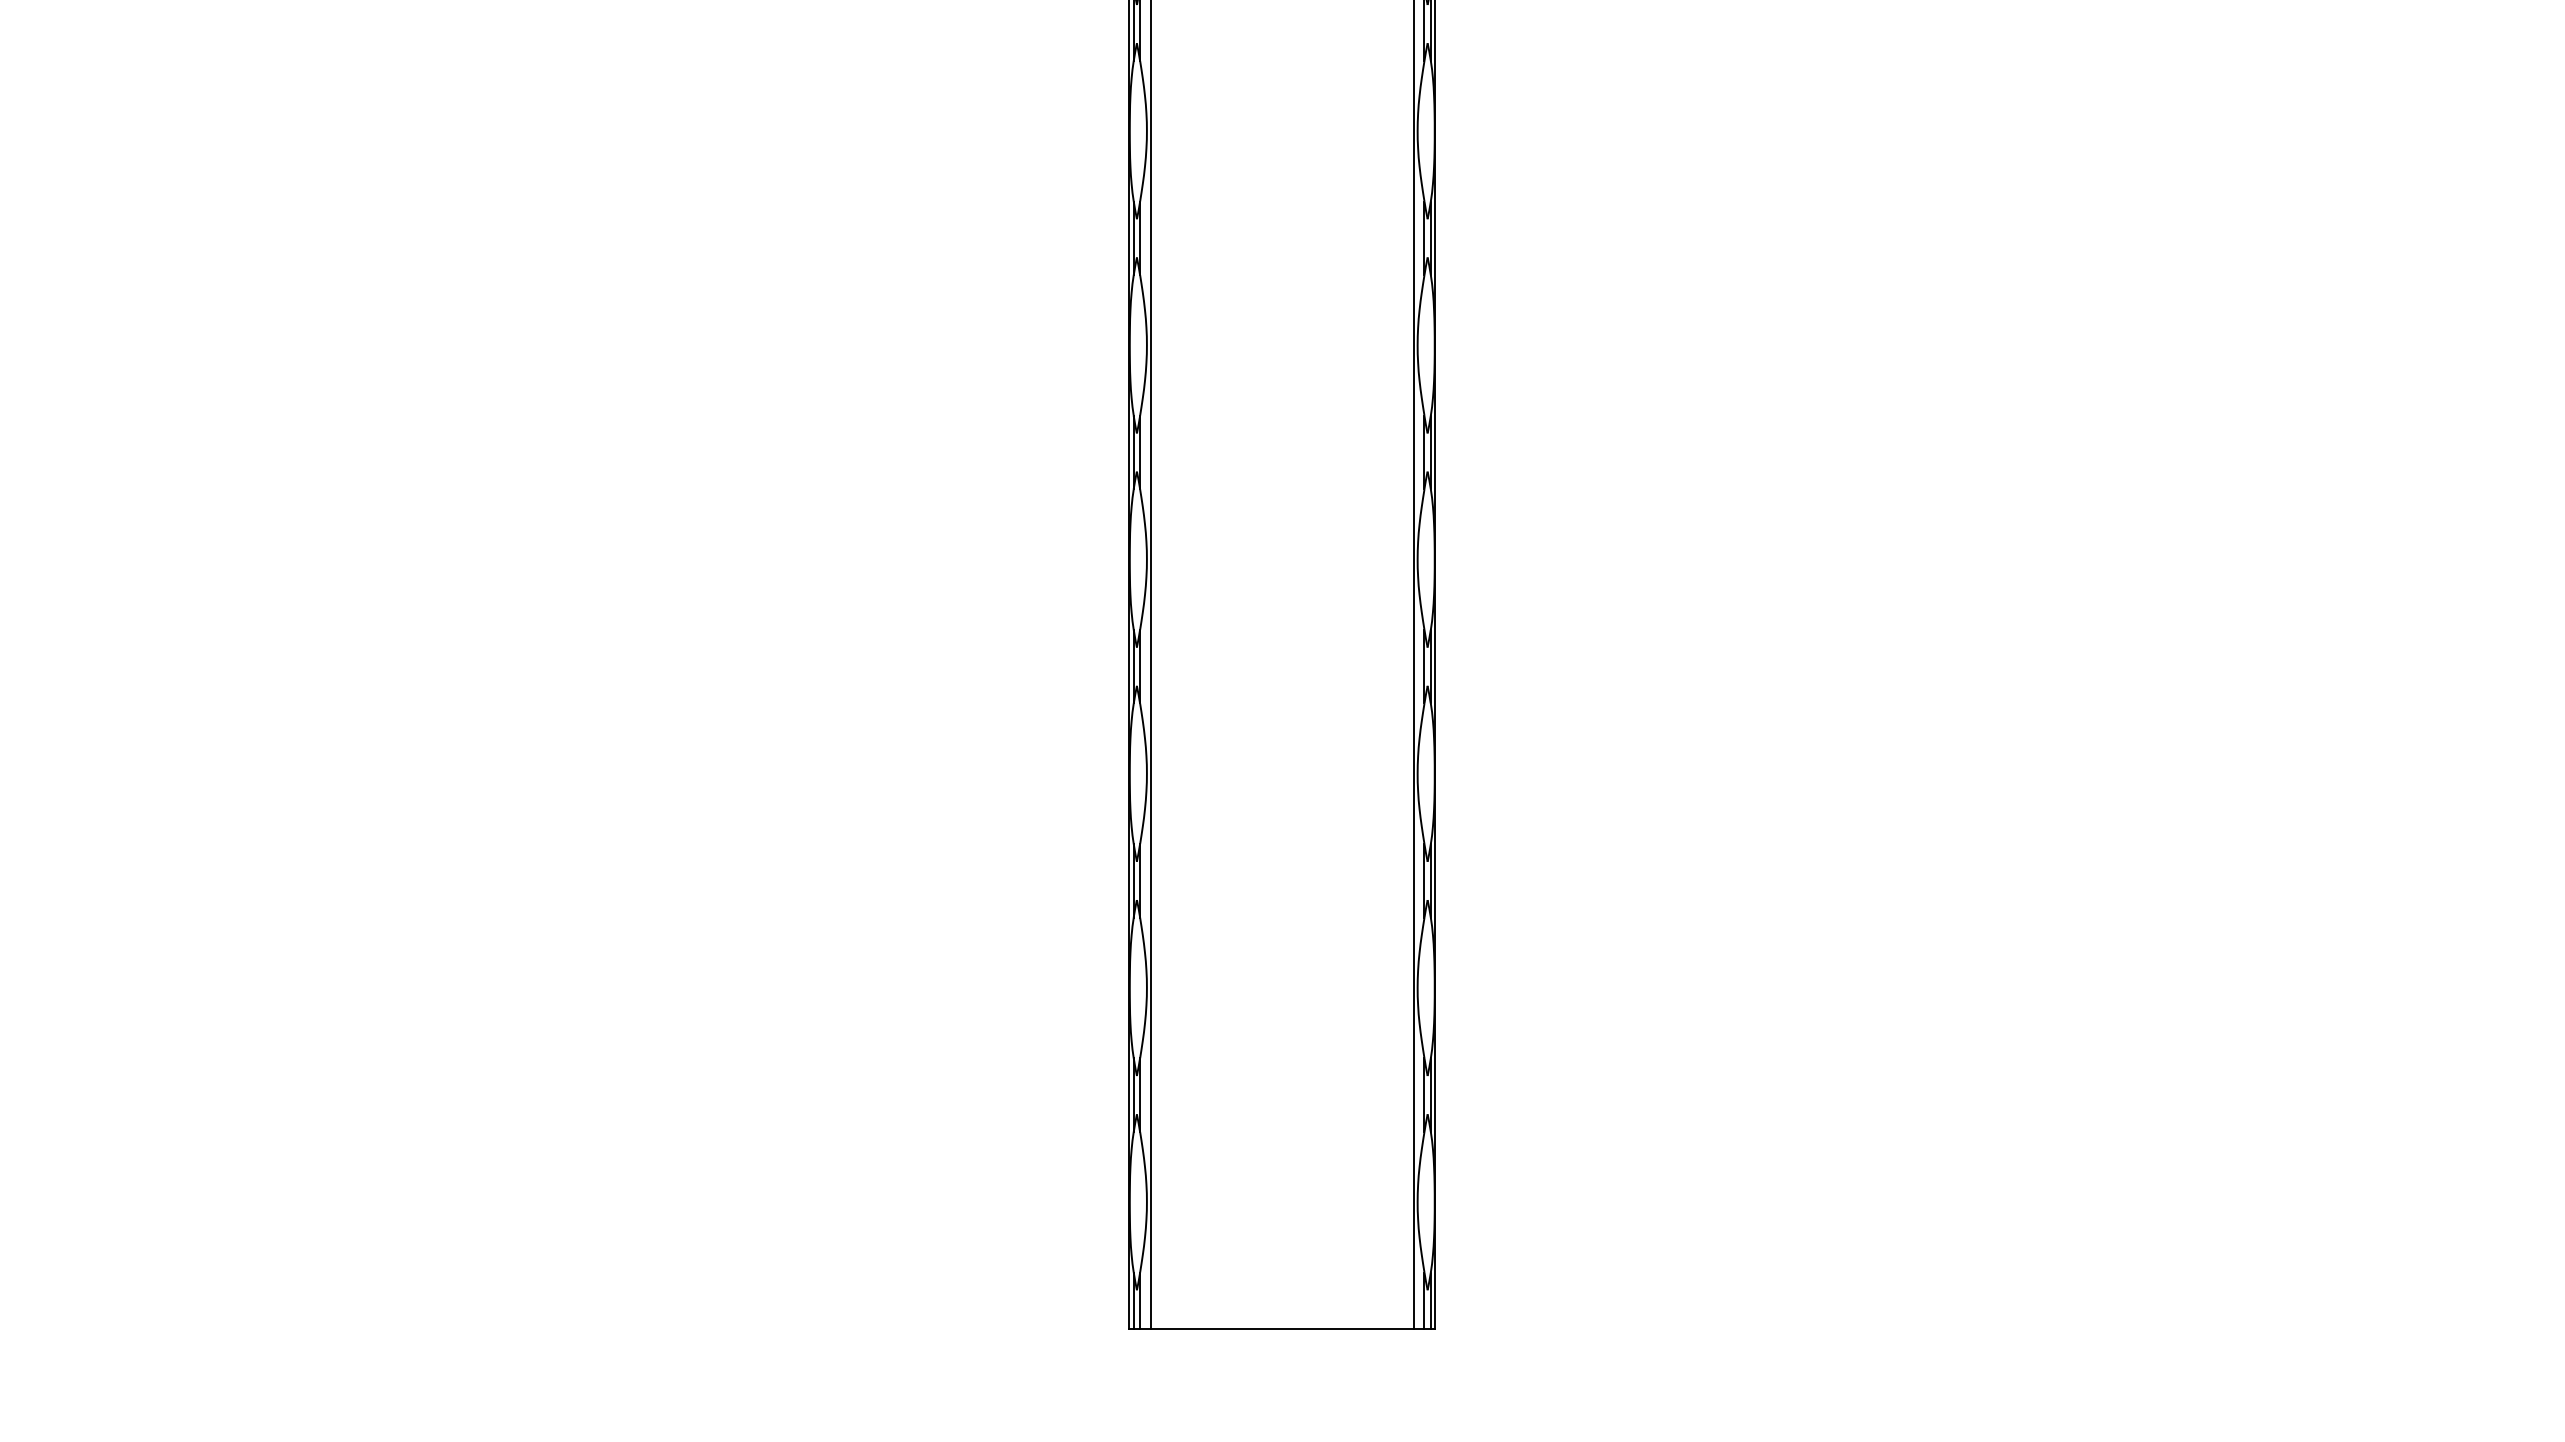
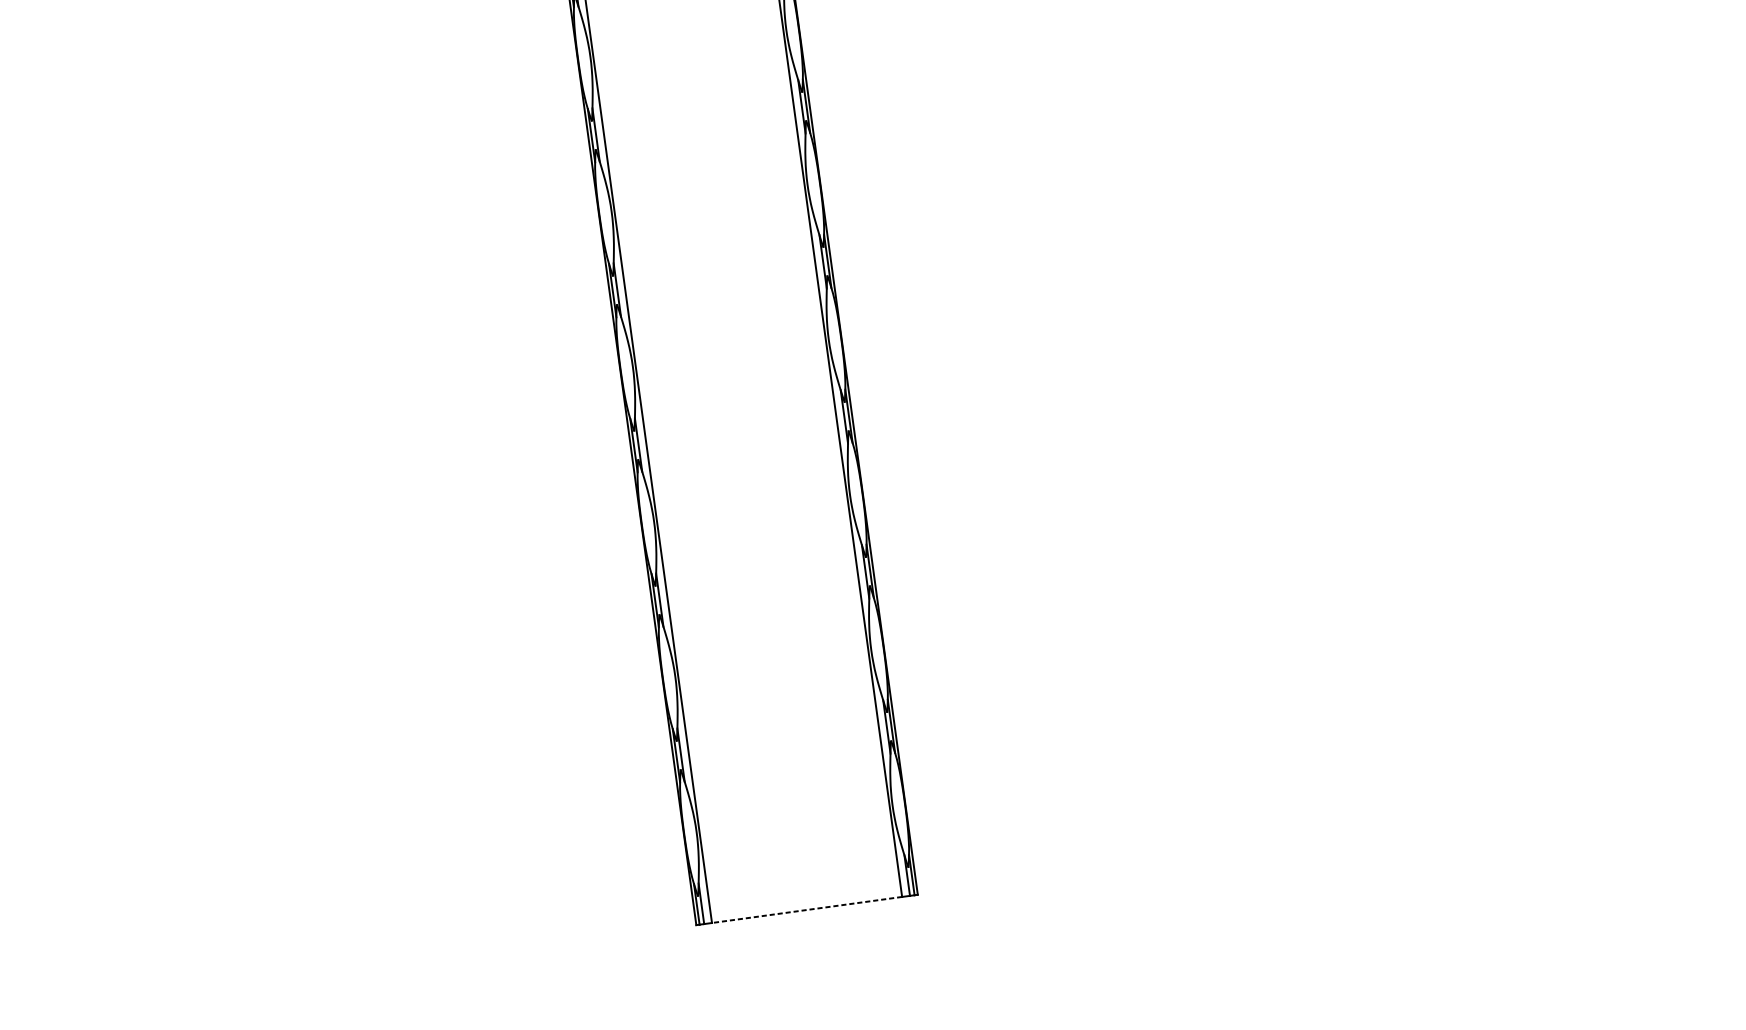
line: (1281, 1328) -> (806, 910), solid -> dashed

